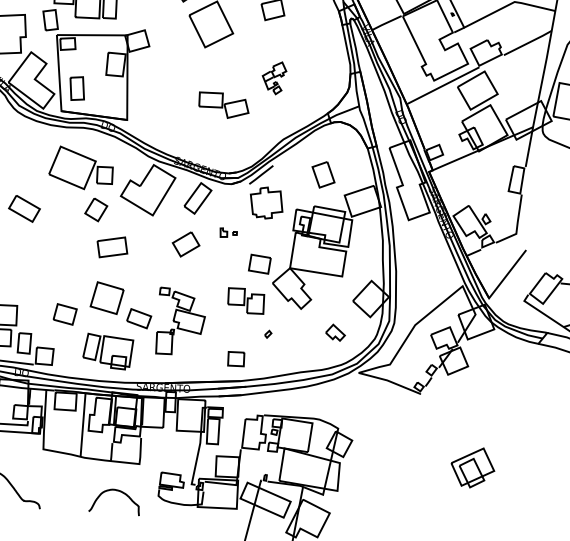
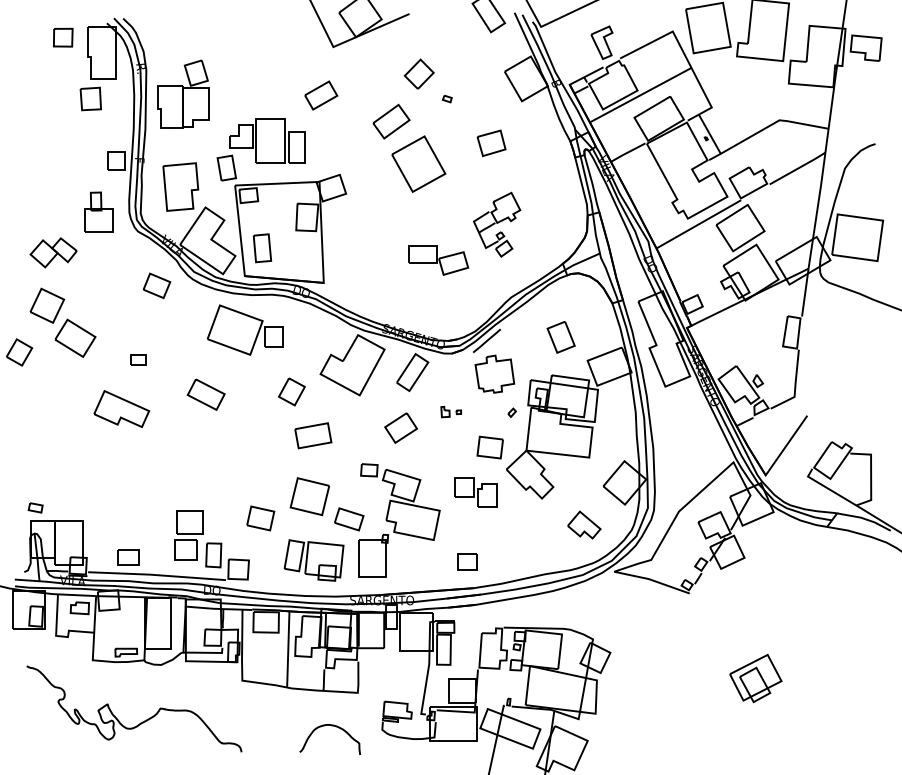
part: (273, 77) -> (496, 224), size x1.67
part: (80, 167) -> (244, 329), moved
part: (181, 321) -> (399, 520), size x1.43
part: (335, 332) -> (584, 524), size x1.43
part: (267, 334) -> (511, 412), moved

